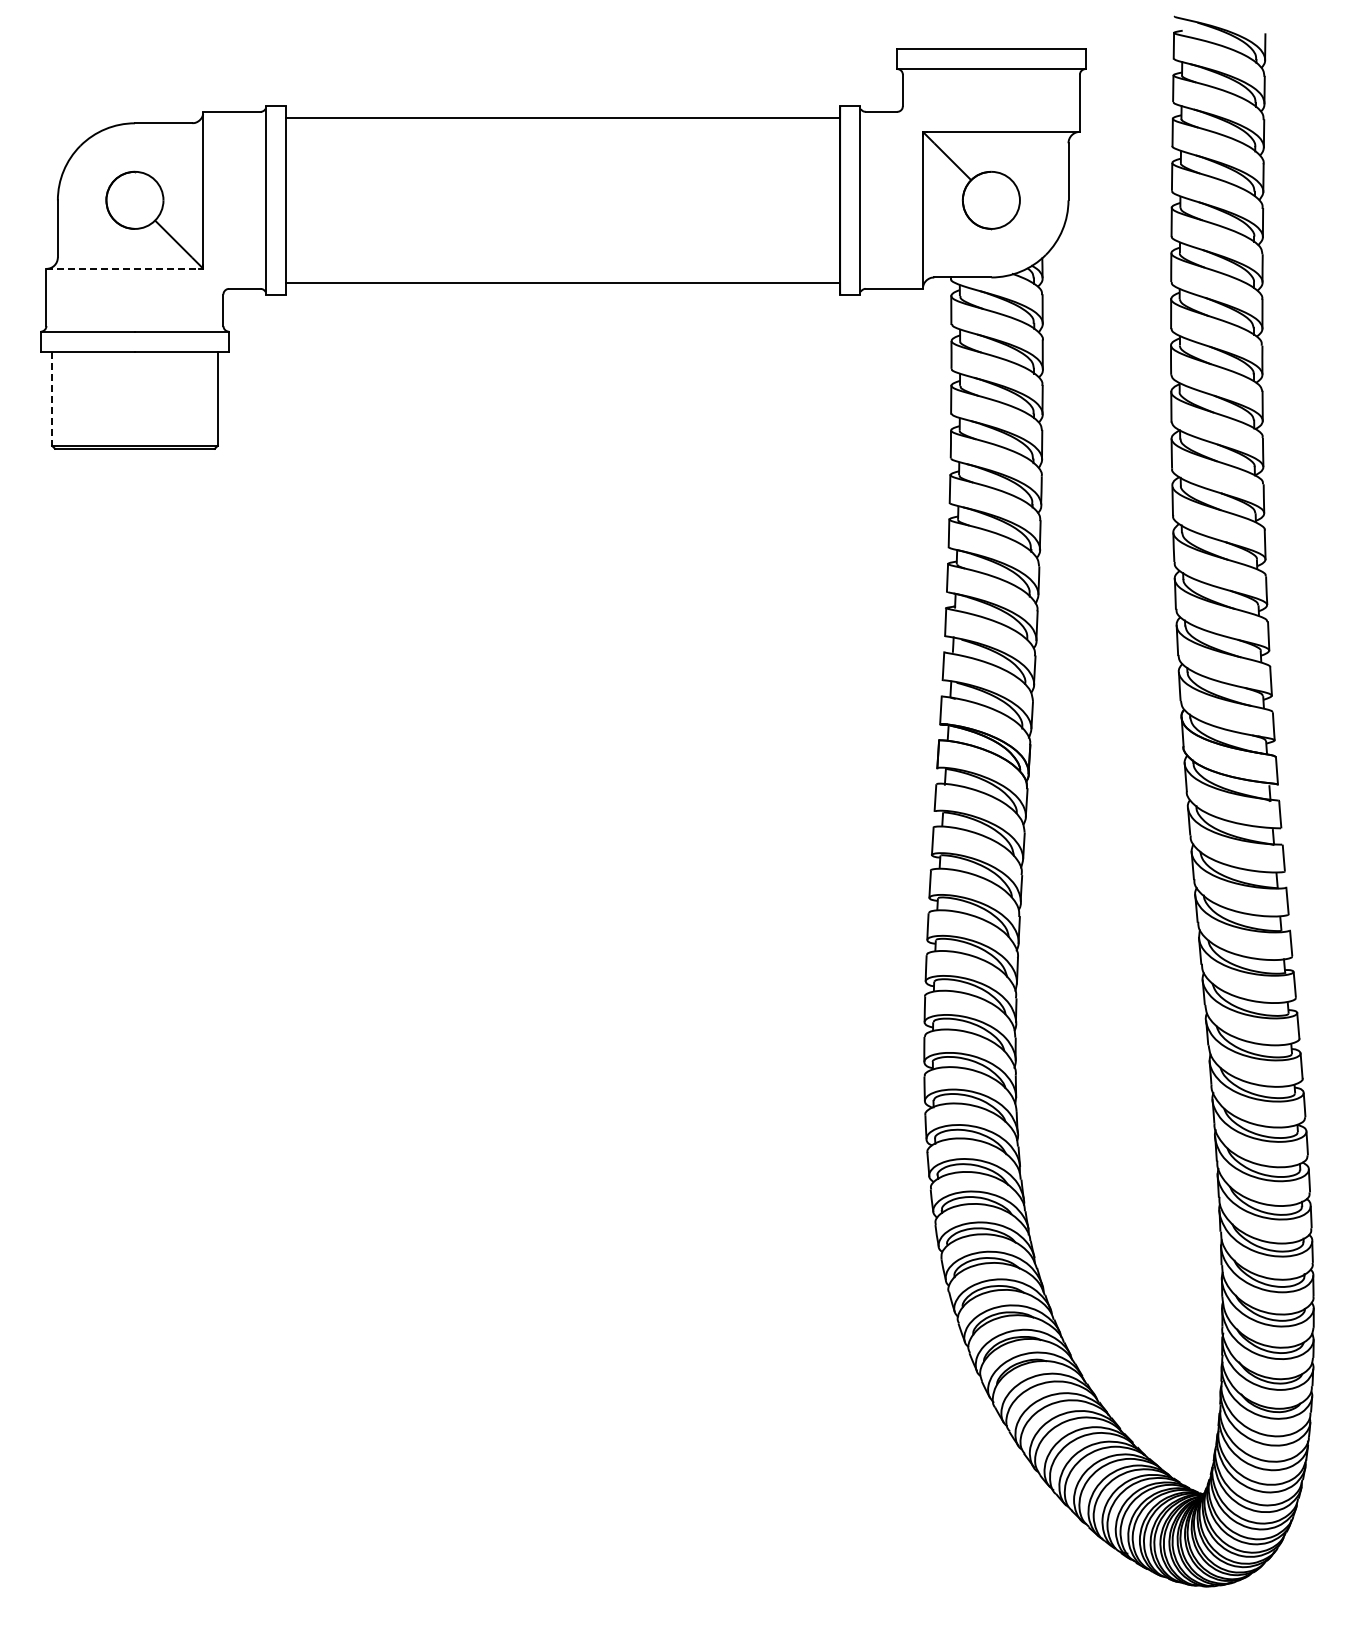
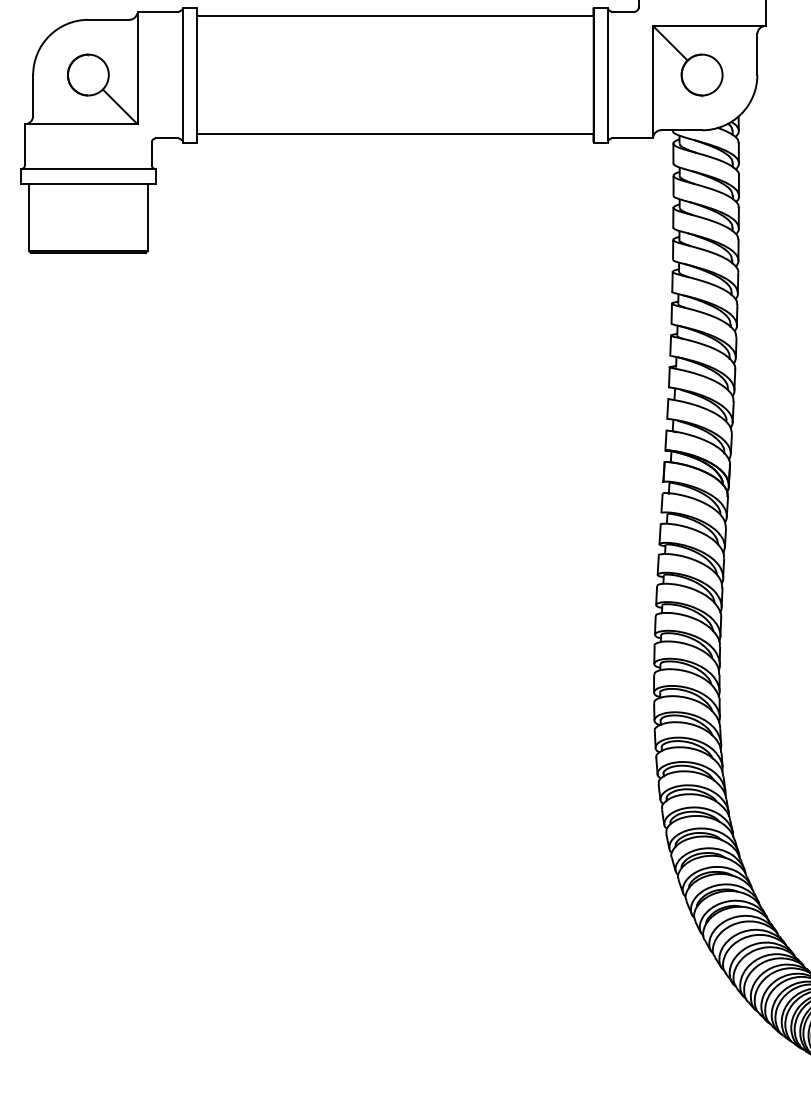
line: (123, 268) -> (80, 123), dashed -> solid
line: (52, 399) -> (29, 217), dashed -> solid

